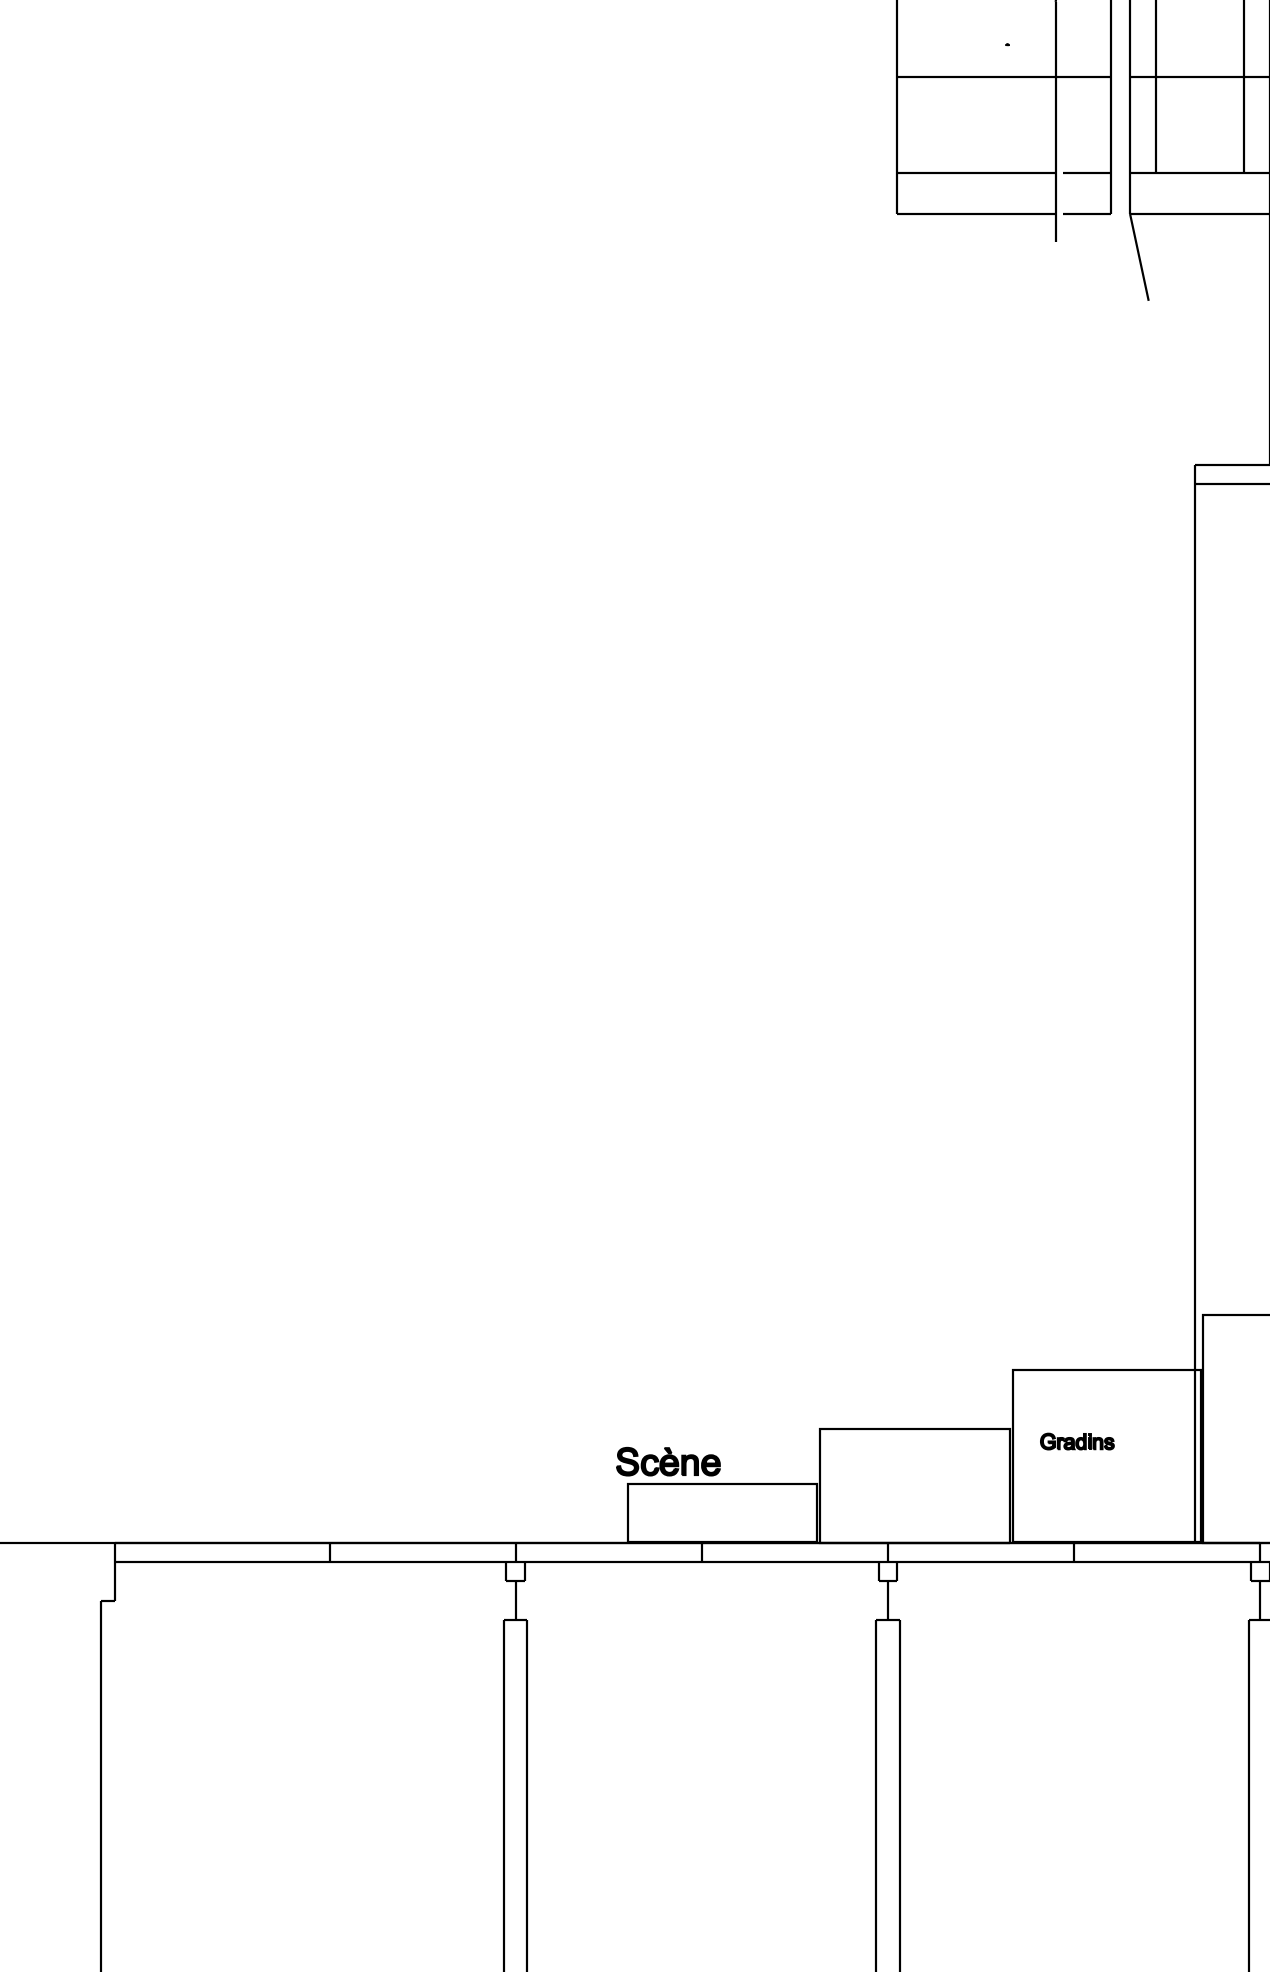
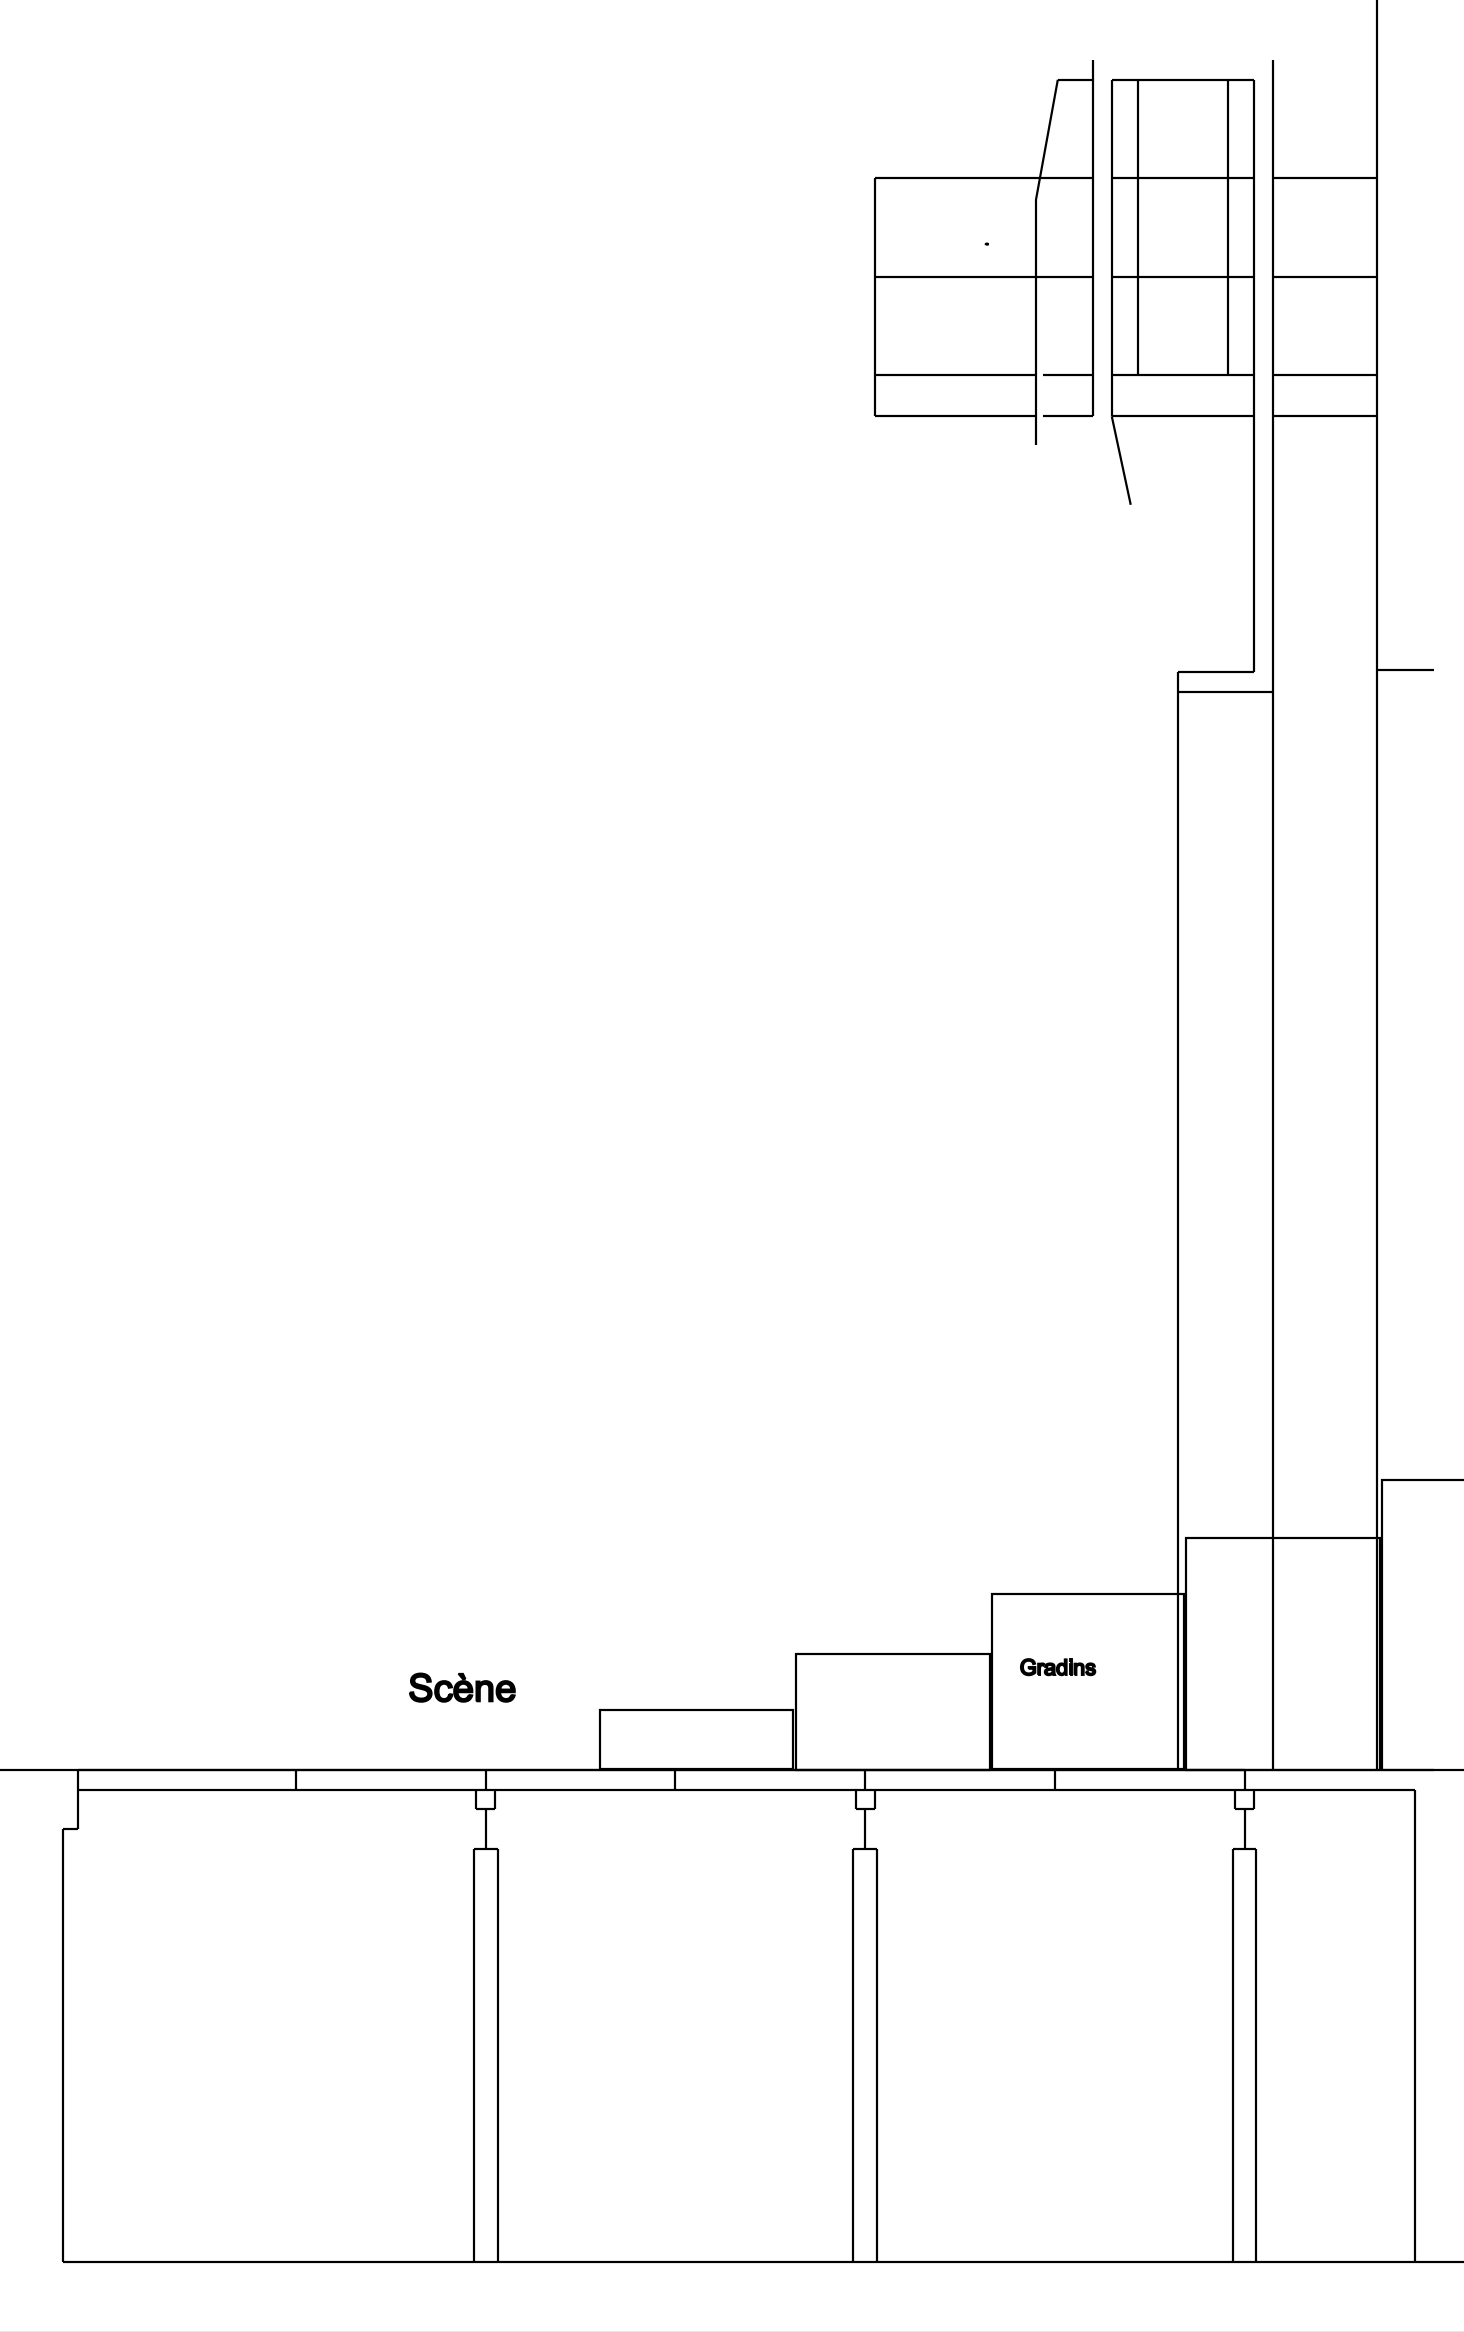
part: (668, 1461) -> (462, 1687), moved

